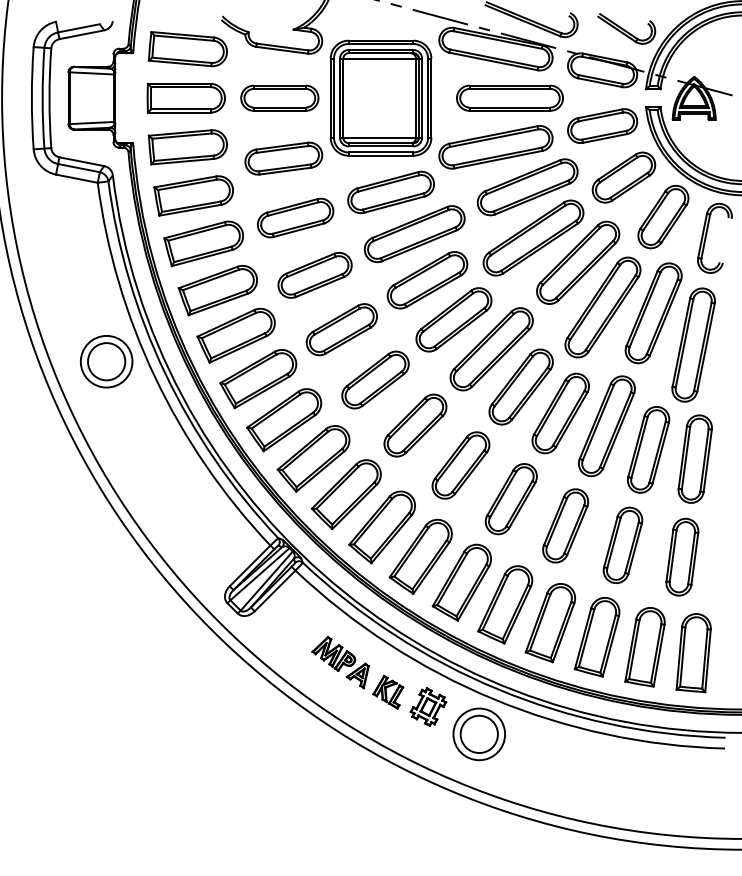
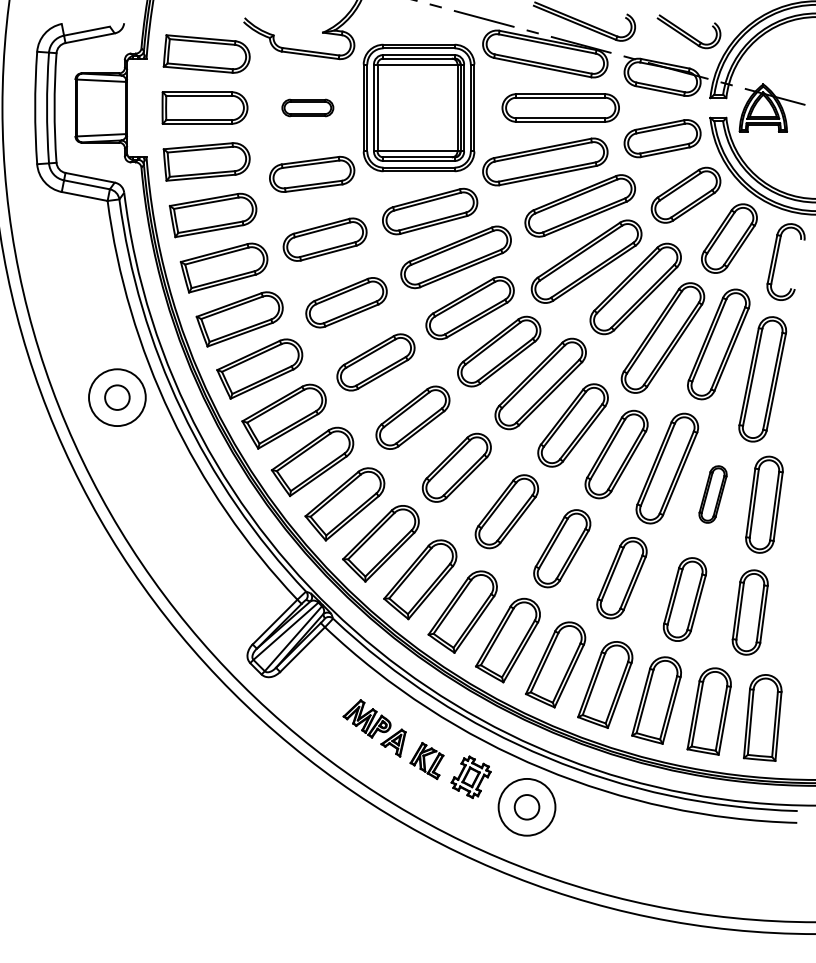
part: (279, 97) -> (307, 107), size x0.6
circle: (105, 361) -> (116, 397), size x0.6
part: (648, 449) -> (712, 494), size x0.6
circle: (478, 733) -> (526, 806), size x0.6

